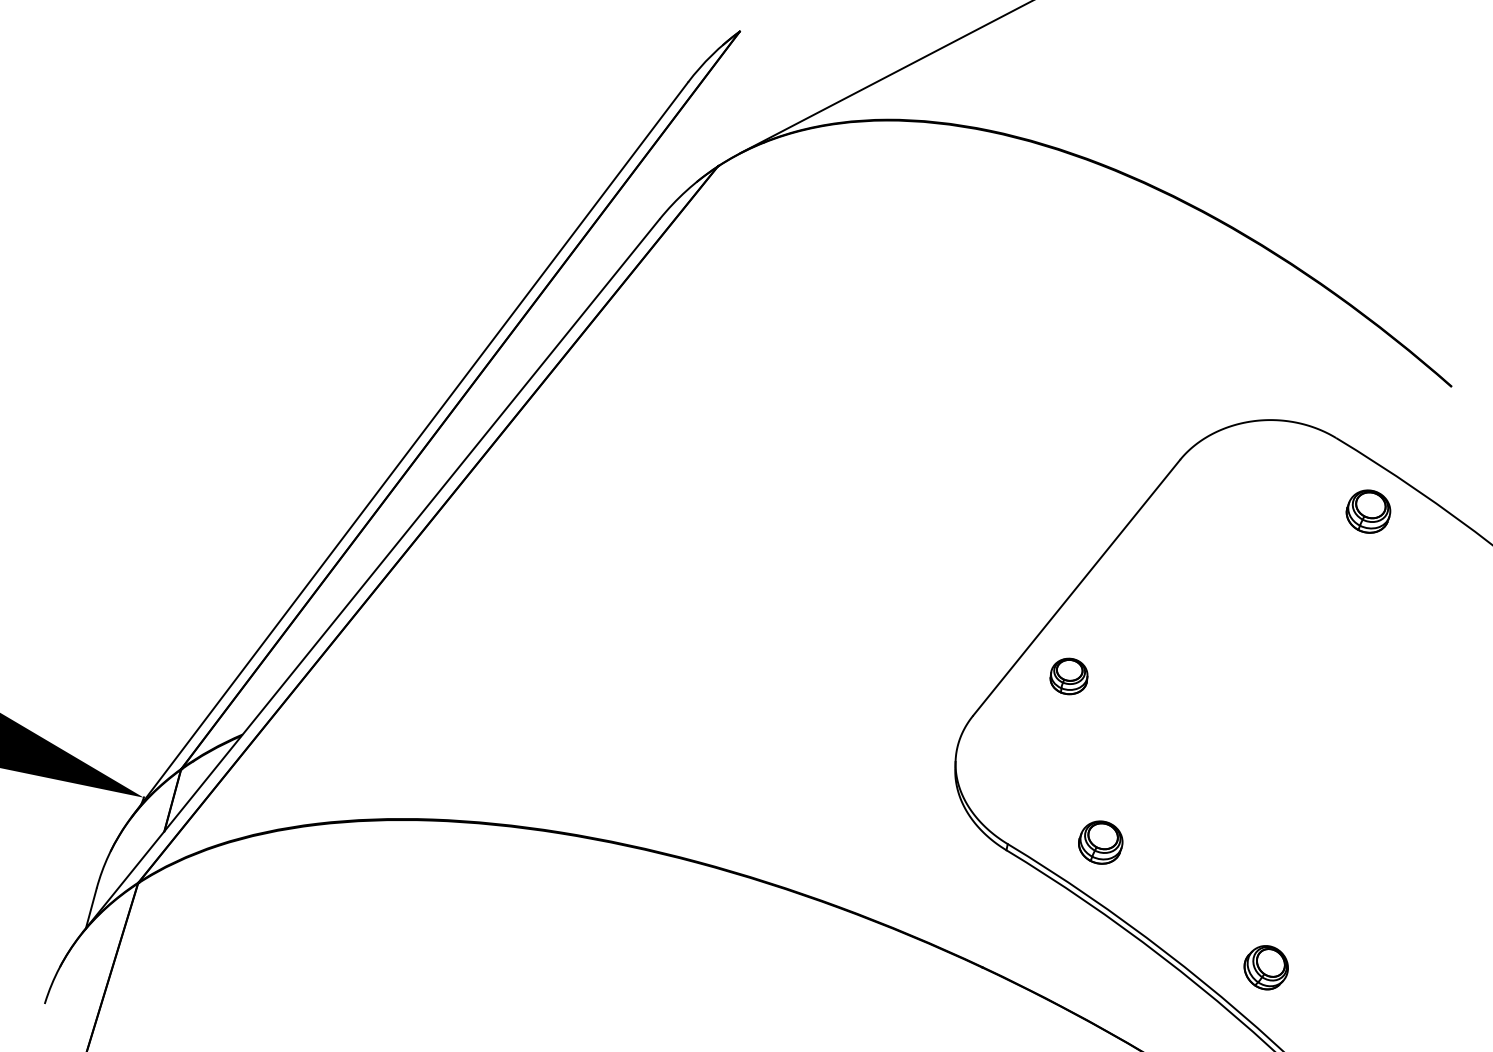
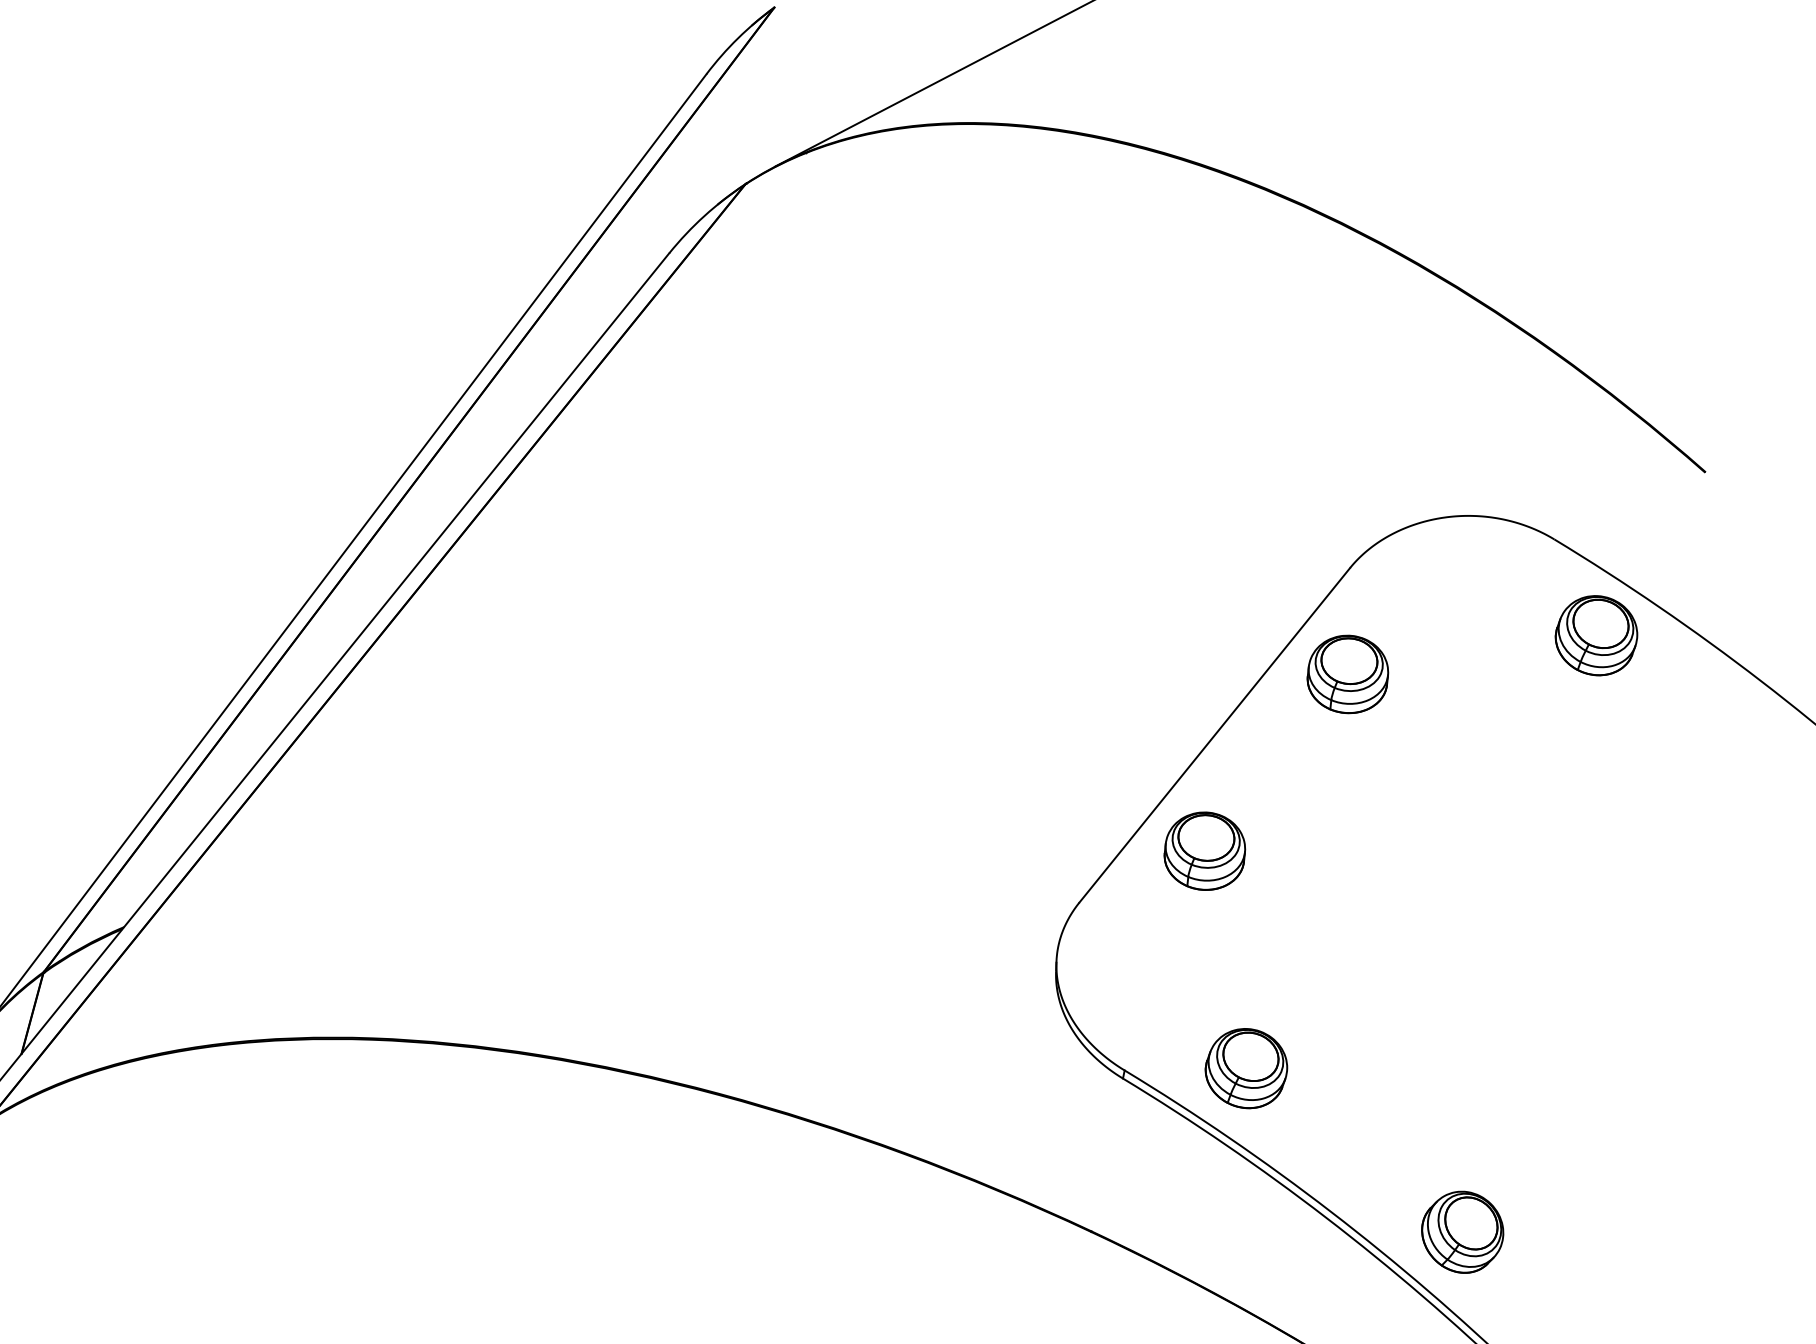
part: (1368, 511) -> (1596, 635), size x1.43
part: (1178, 540) -> (1348, 673), added
part: (1068, 676) -> (1204, 851), size x1.67
part: (1100, 842) -> (1245, 1068), size x1.43
part: (1266, 967) -> (1463, 1231), size x1.43

